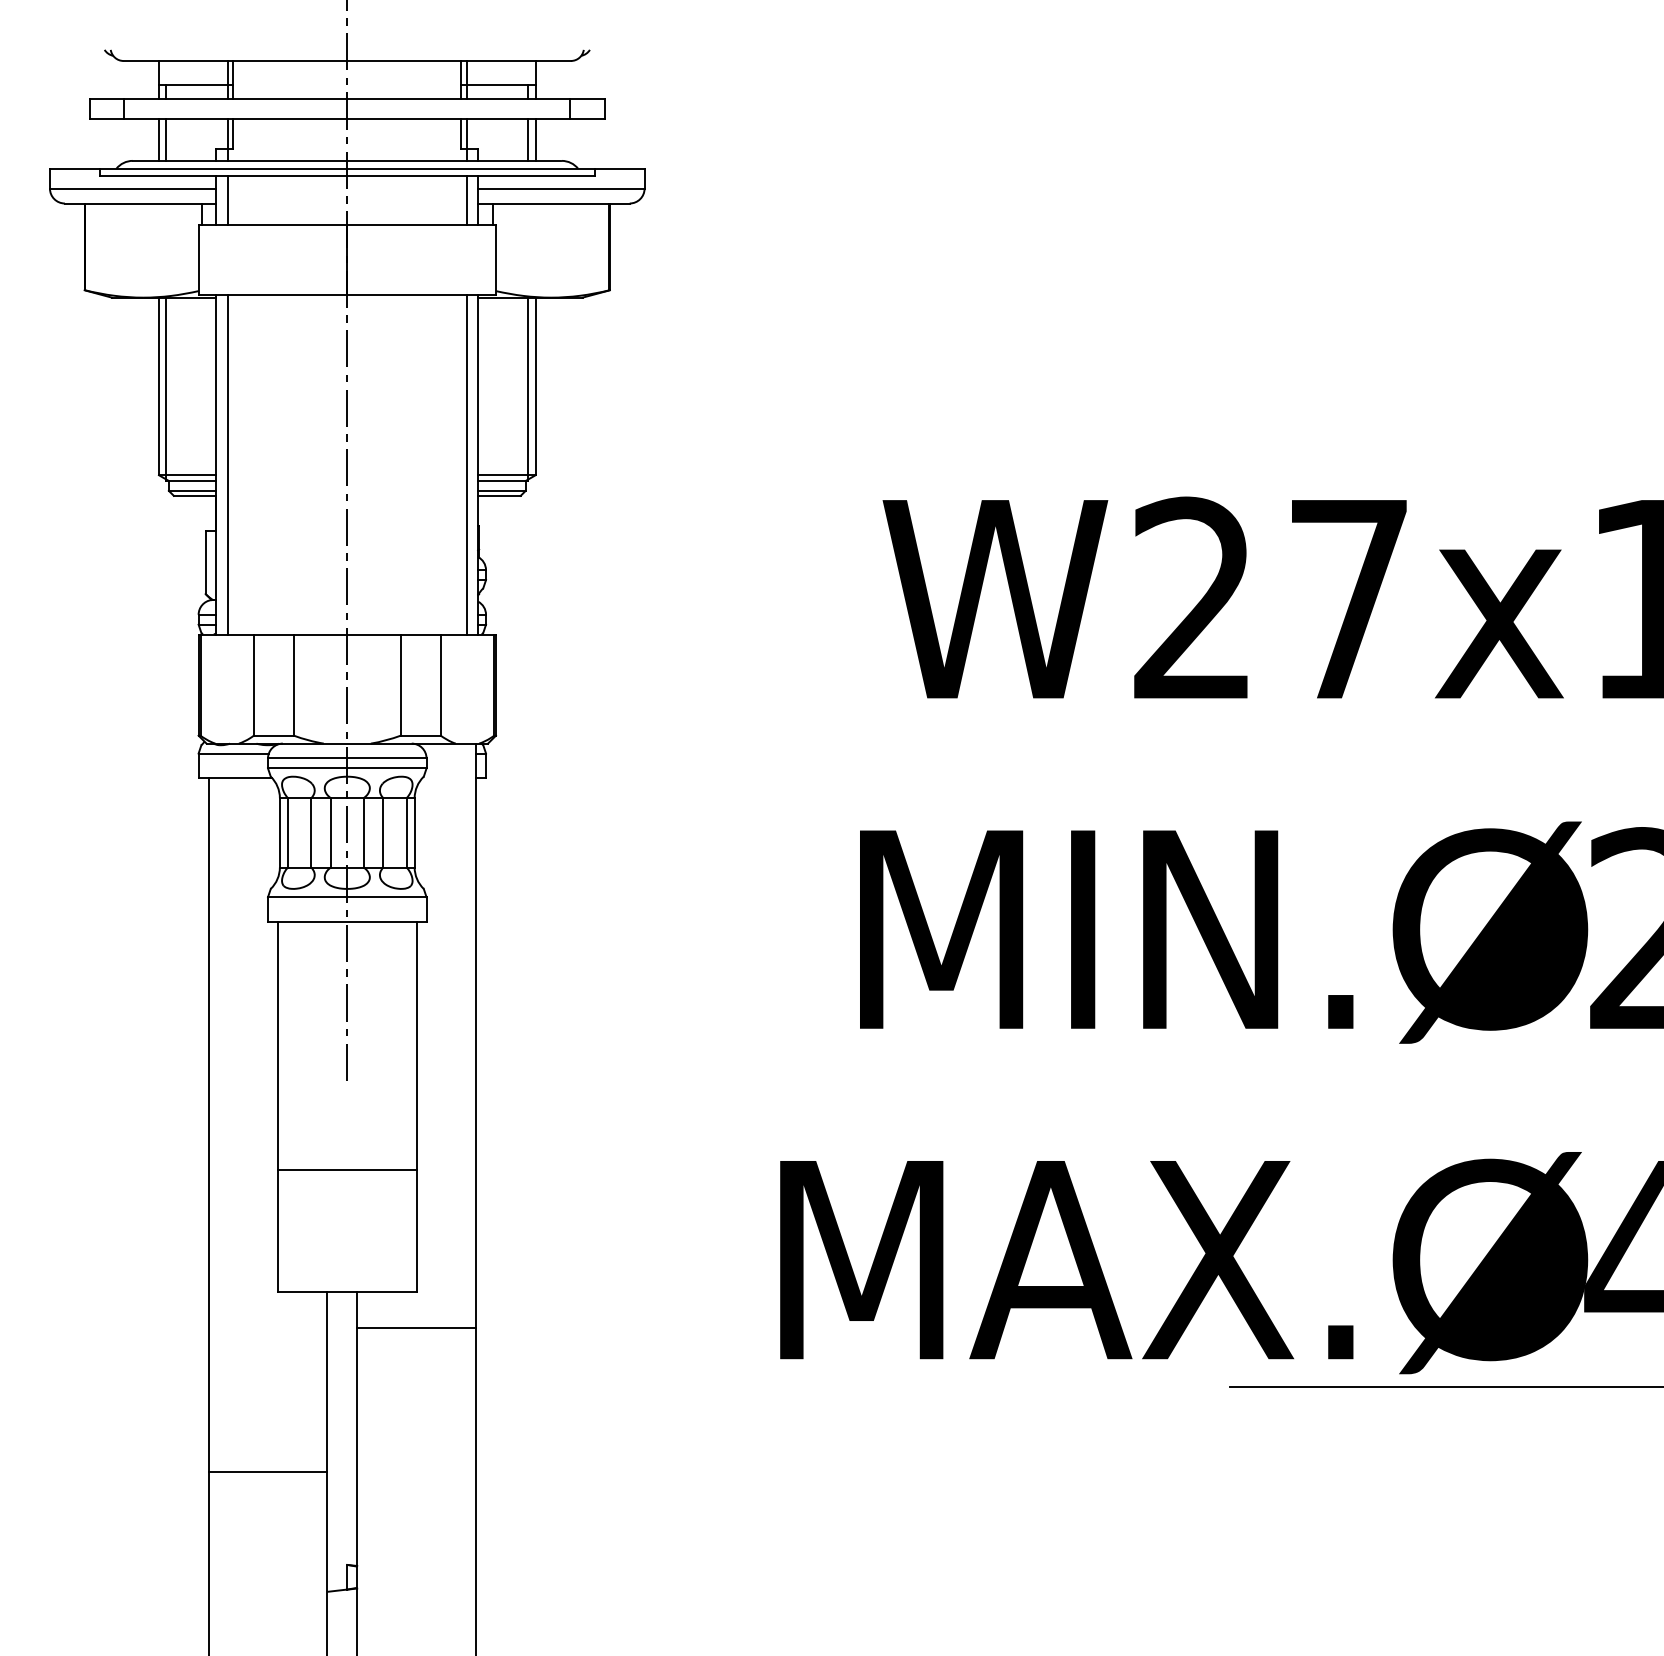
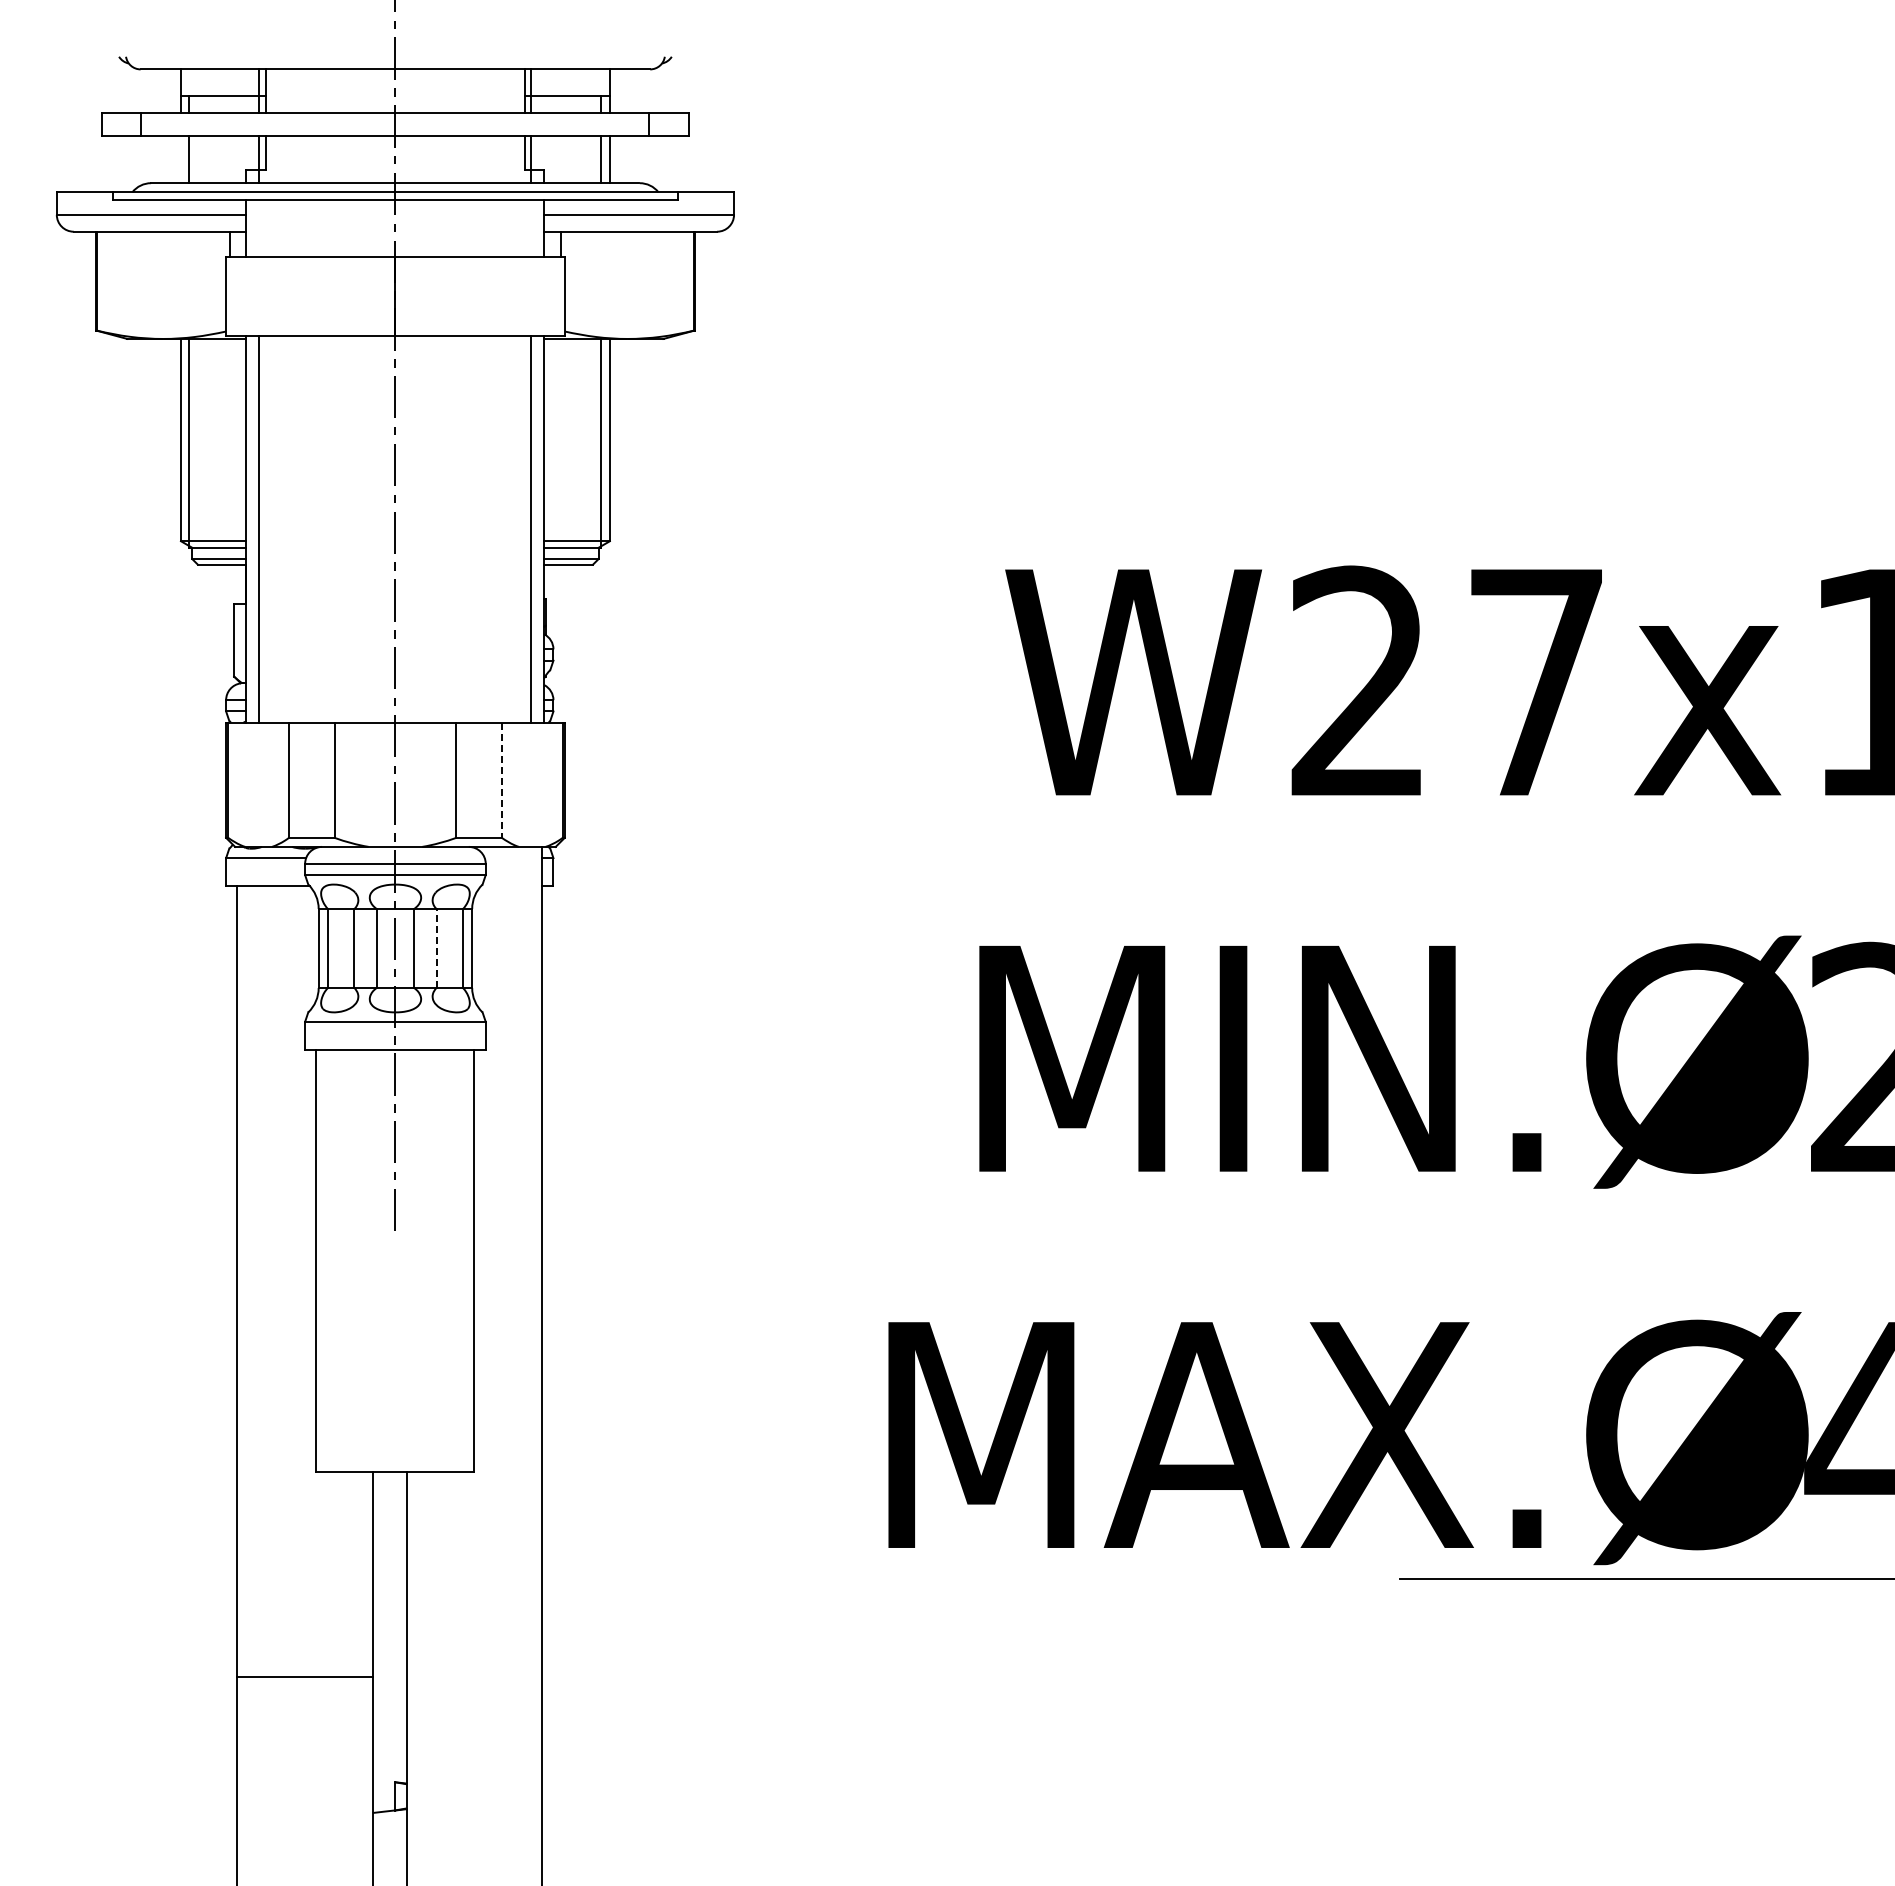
line: (158, 140) -> (180, 159), removed
line: (227, 200) -> (259, 228), removed
line: (466, 200) -> (531, 228), removed
line: (440, 685) -> (501, 780), solid -> dashed
line: (383, 832) -> (436, 948), solid -> dashed
line: (347, 1169) -> (395, 1332), removed
line: (416, 1328) -> (474, 1512), removed

